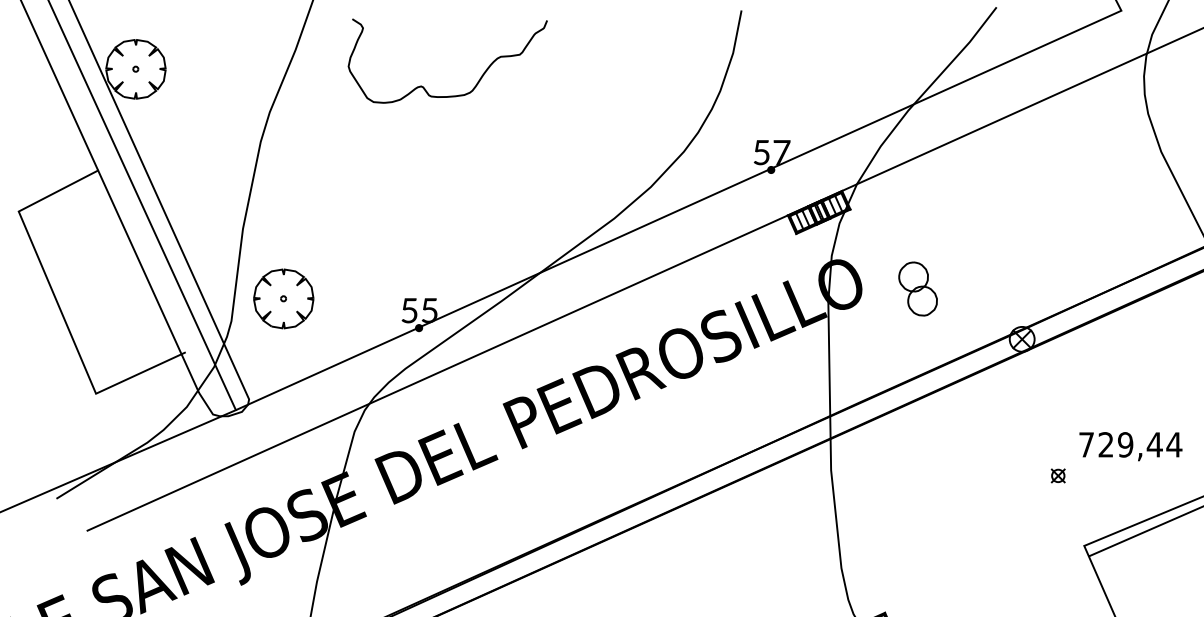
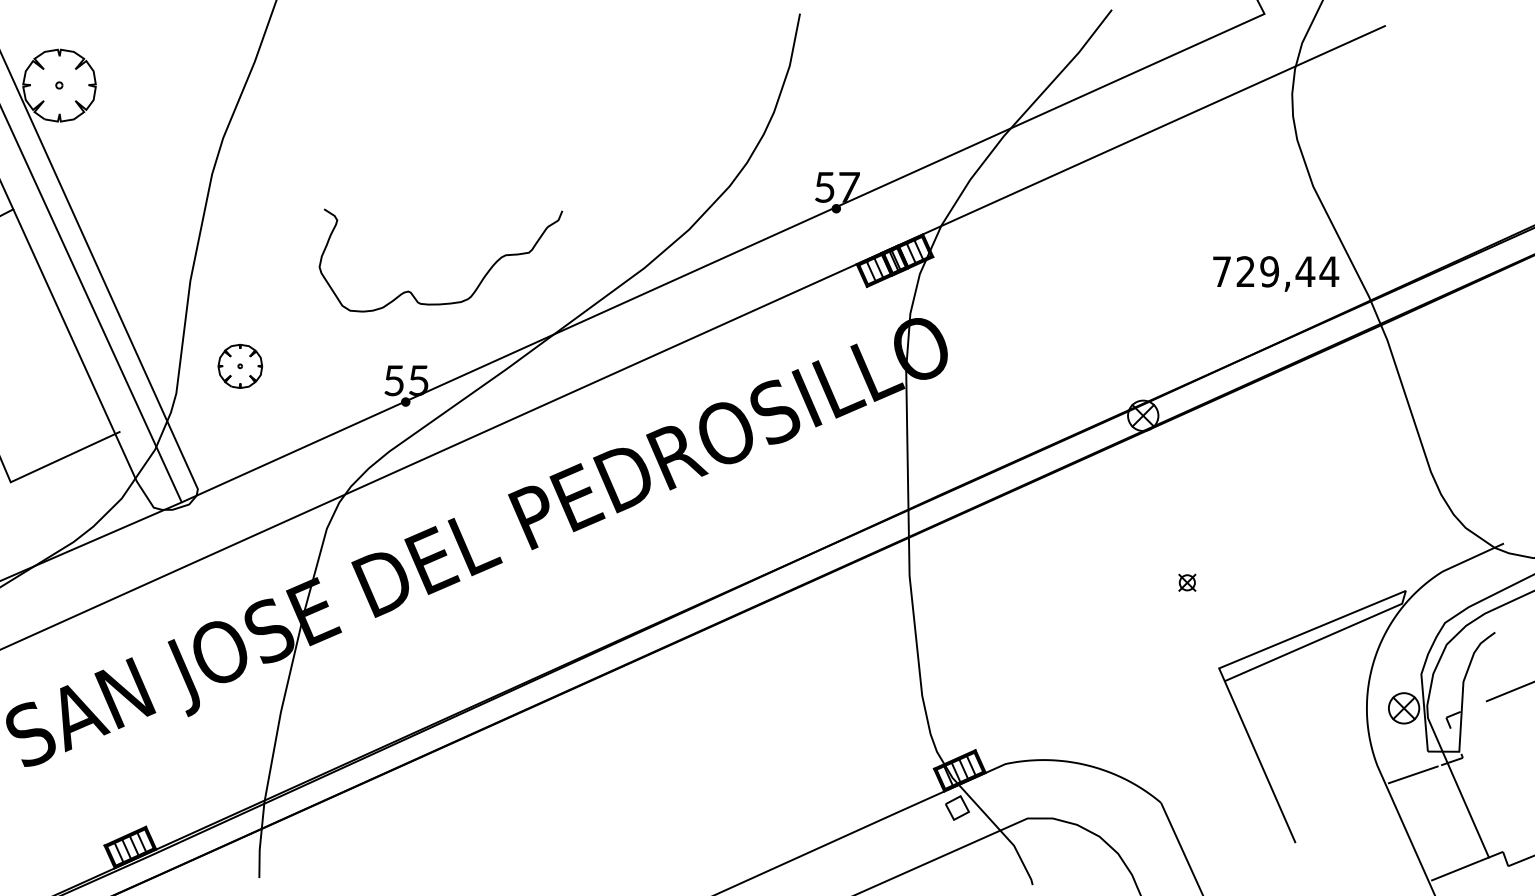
curve: (453, 95) -> (447, 302), moved
part: (917, 288) -> (1015, 353), removed
part: (283, 299) -> (240, 366), size x0.6
text: (1131, 446) -> (1276, 273), moved

